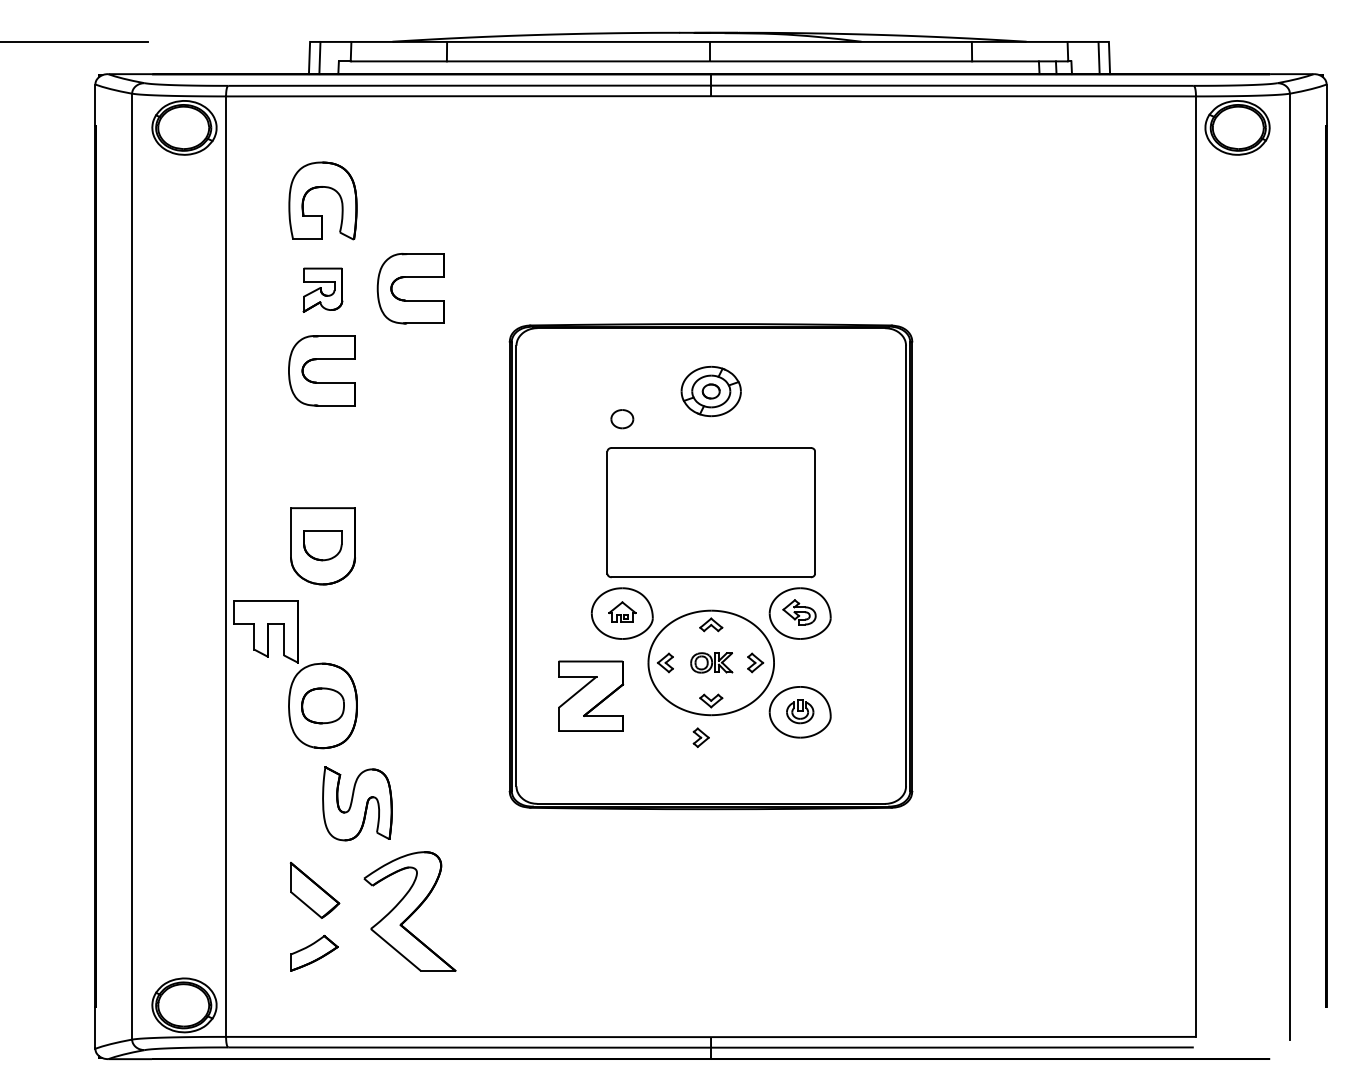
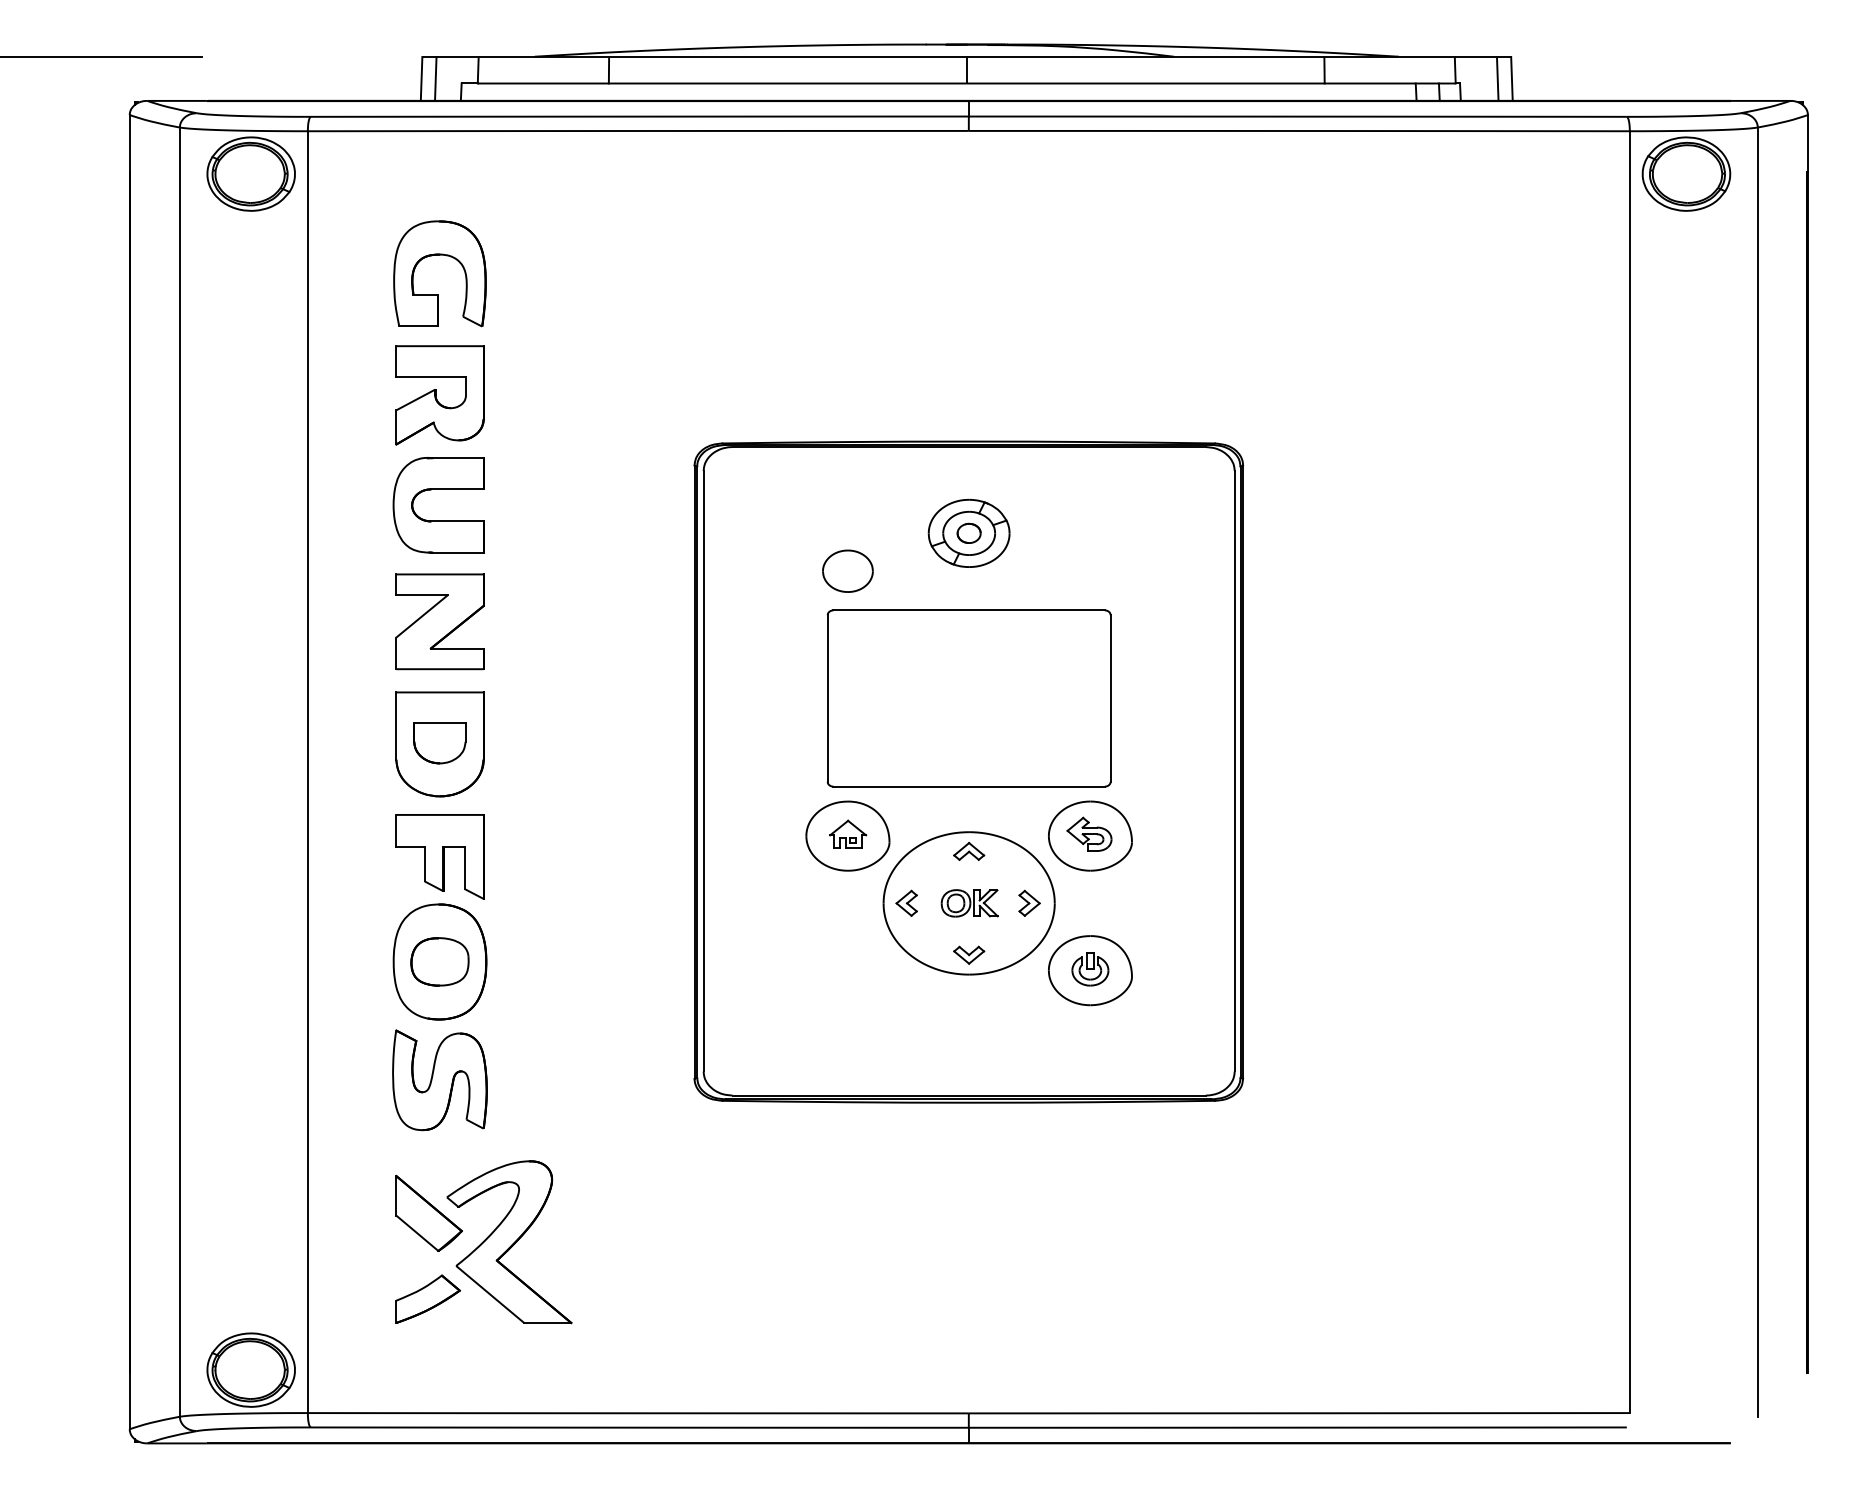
part: (322, 290) -> (439, 395), size x1.67
part: (410, 299) -> (559, 408), removed
part: (622, 418) -> (847, 570), size x1.67
part: (265, 631) -> (439, 856), moved
part: (590, 696) -> (439, 621), moved
part: (701, 737) -> (955, 1004), removed
part: (357, 803) -> (439, 1080), moved
part: (409, 911) -> (509, 1242), moved

